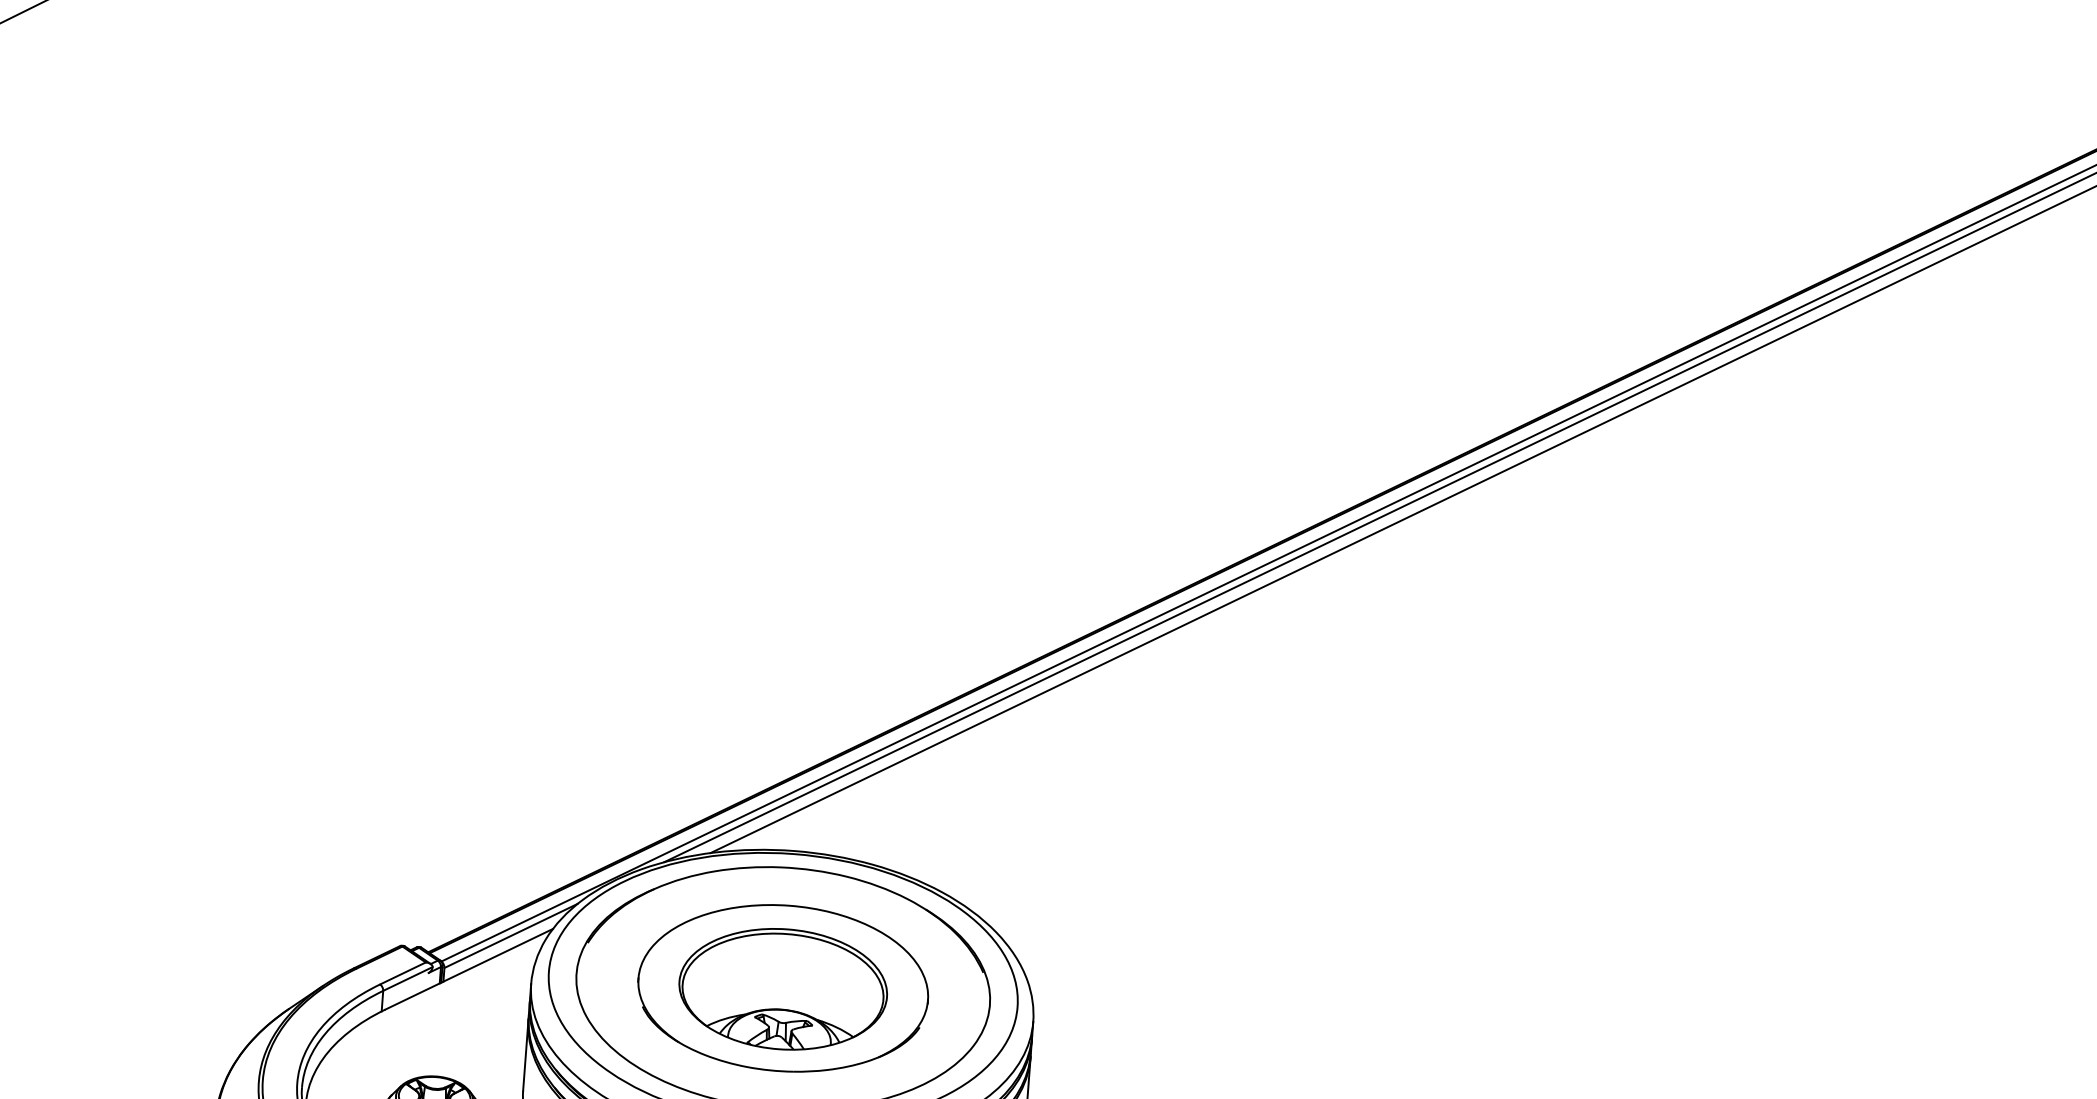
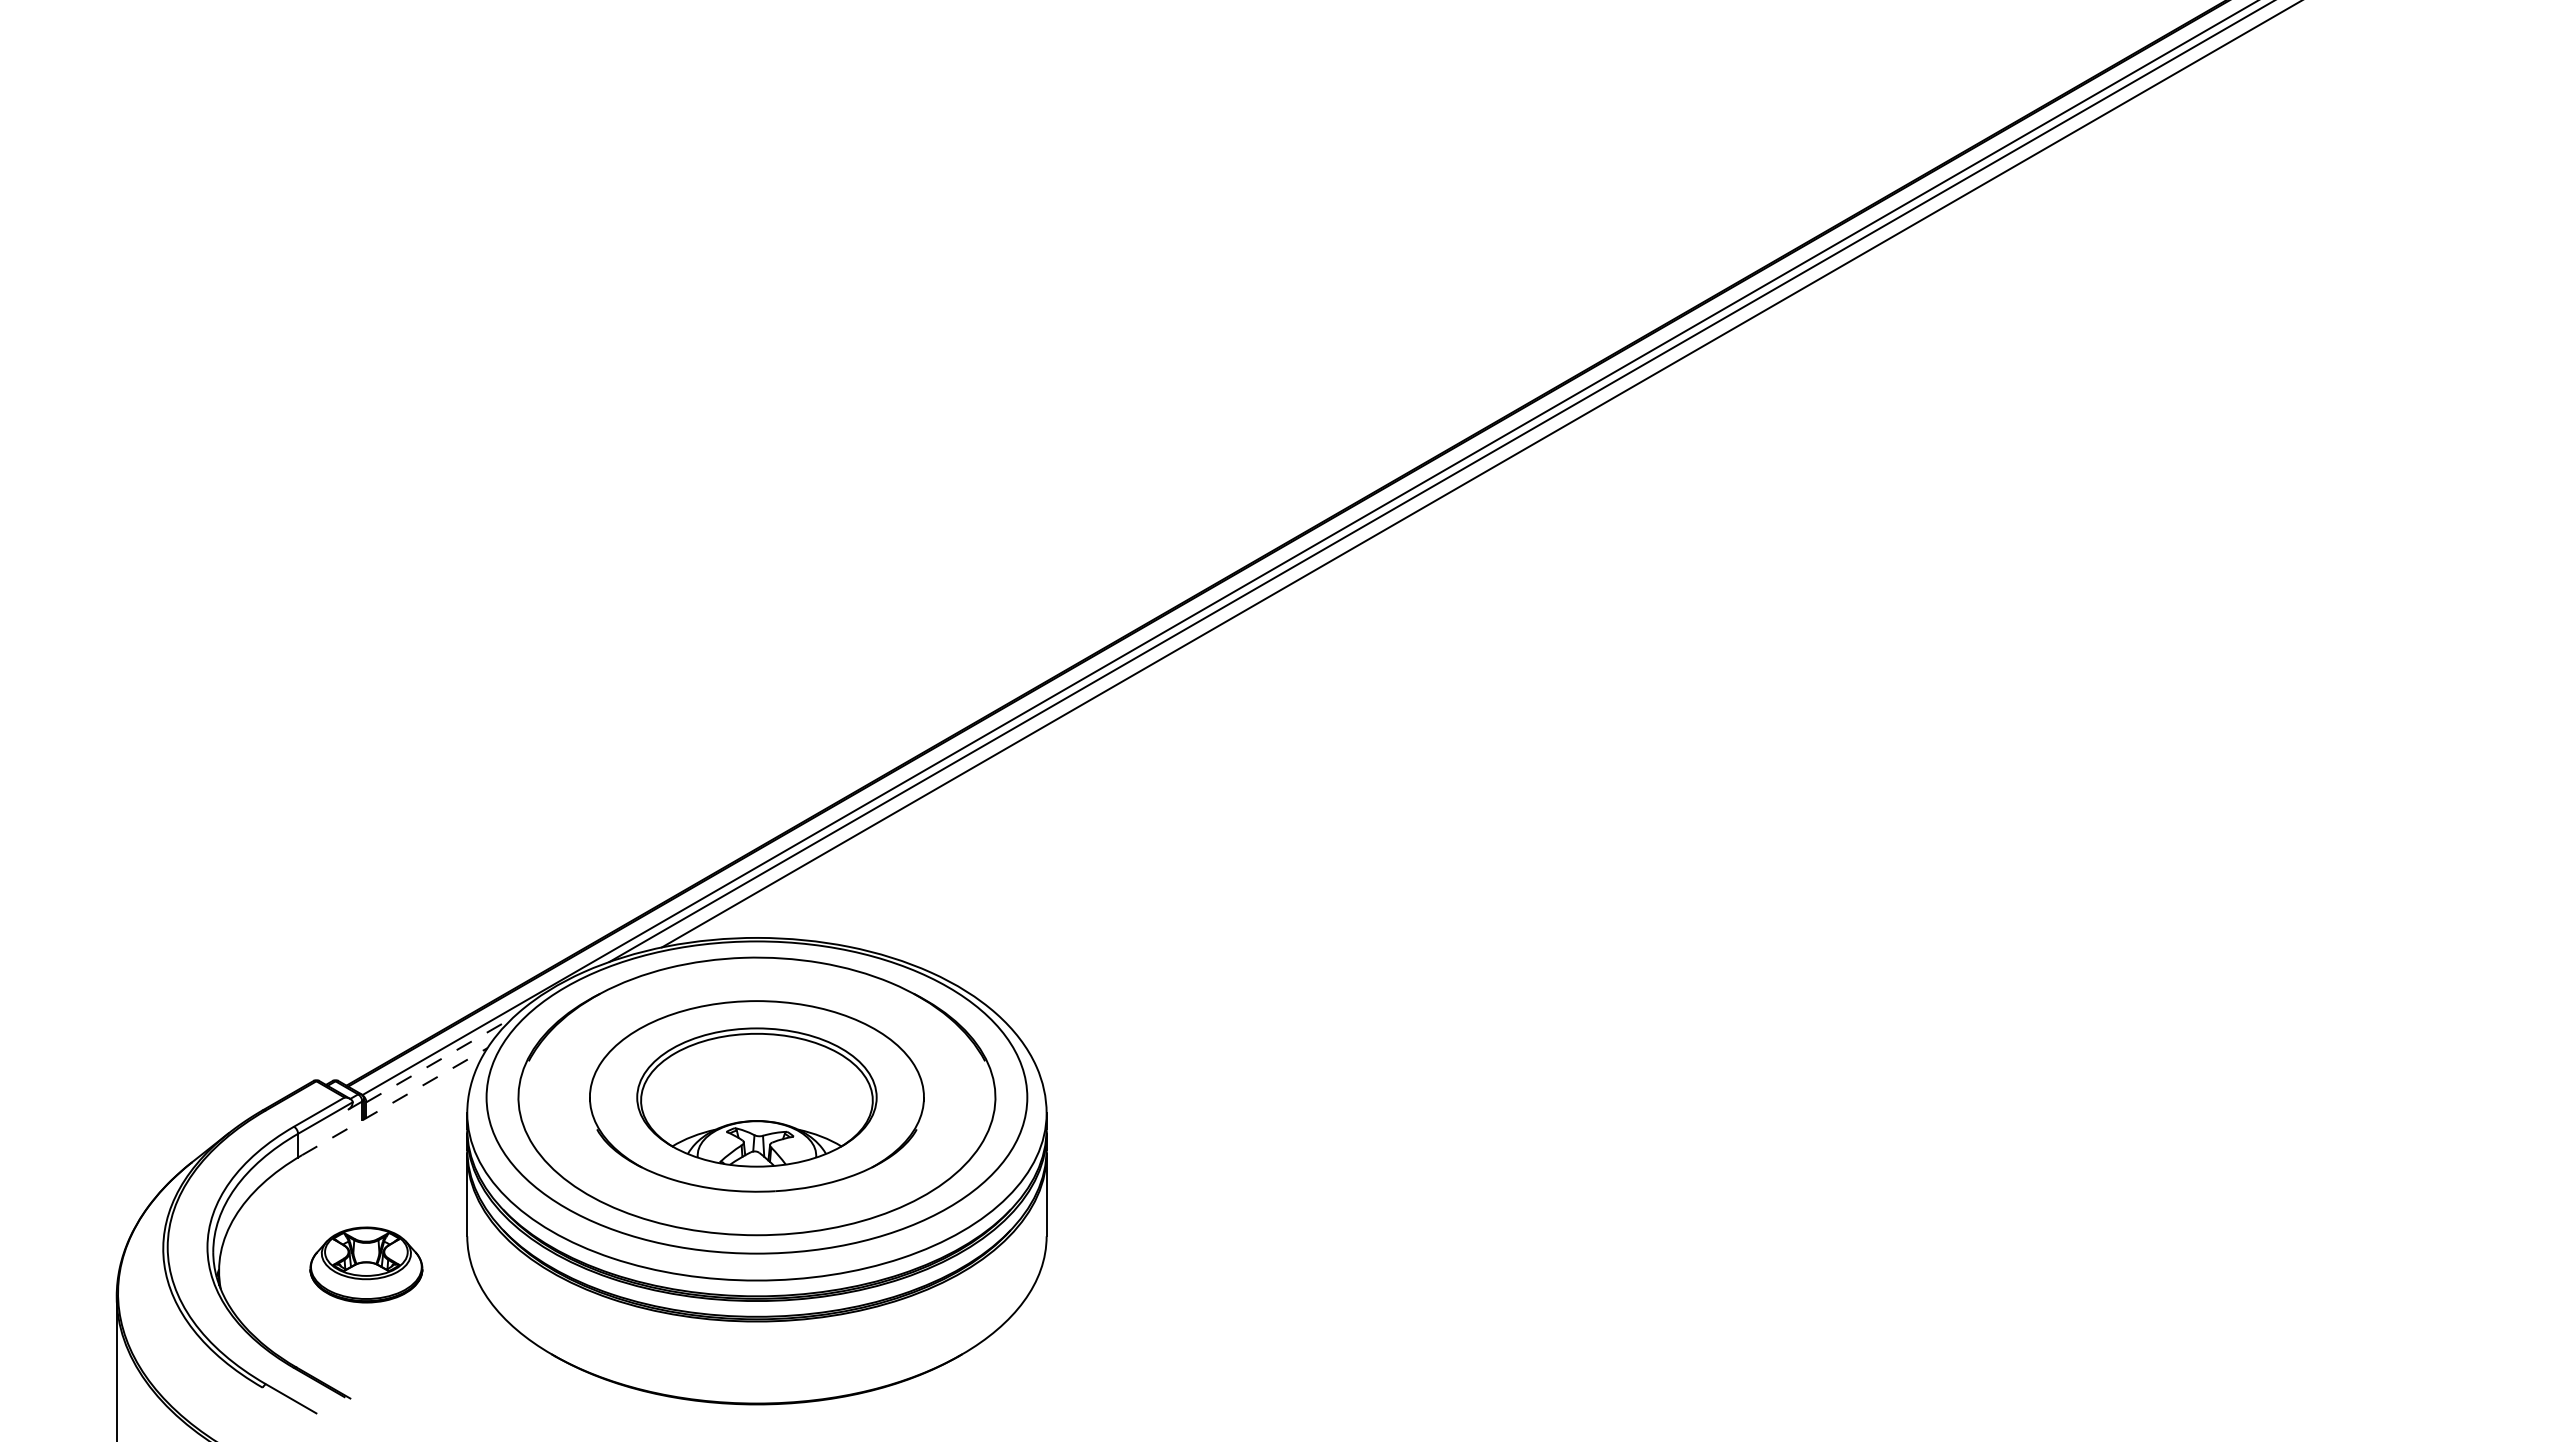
line: (511, 935) -> (440, 1059), solid -> dashed
line: (468, 969) -> (394, 1101), solid -> dashed

